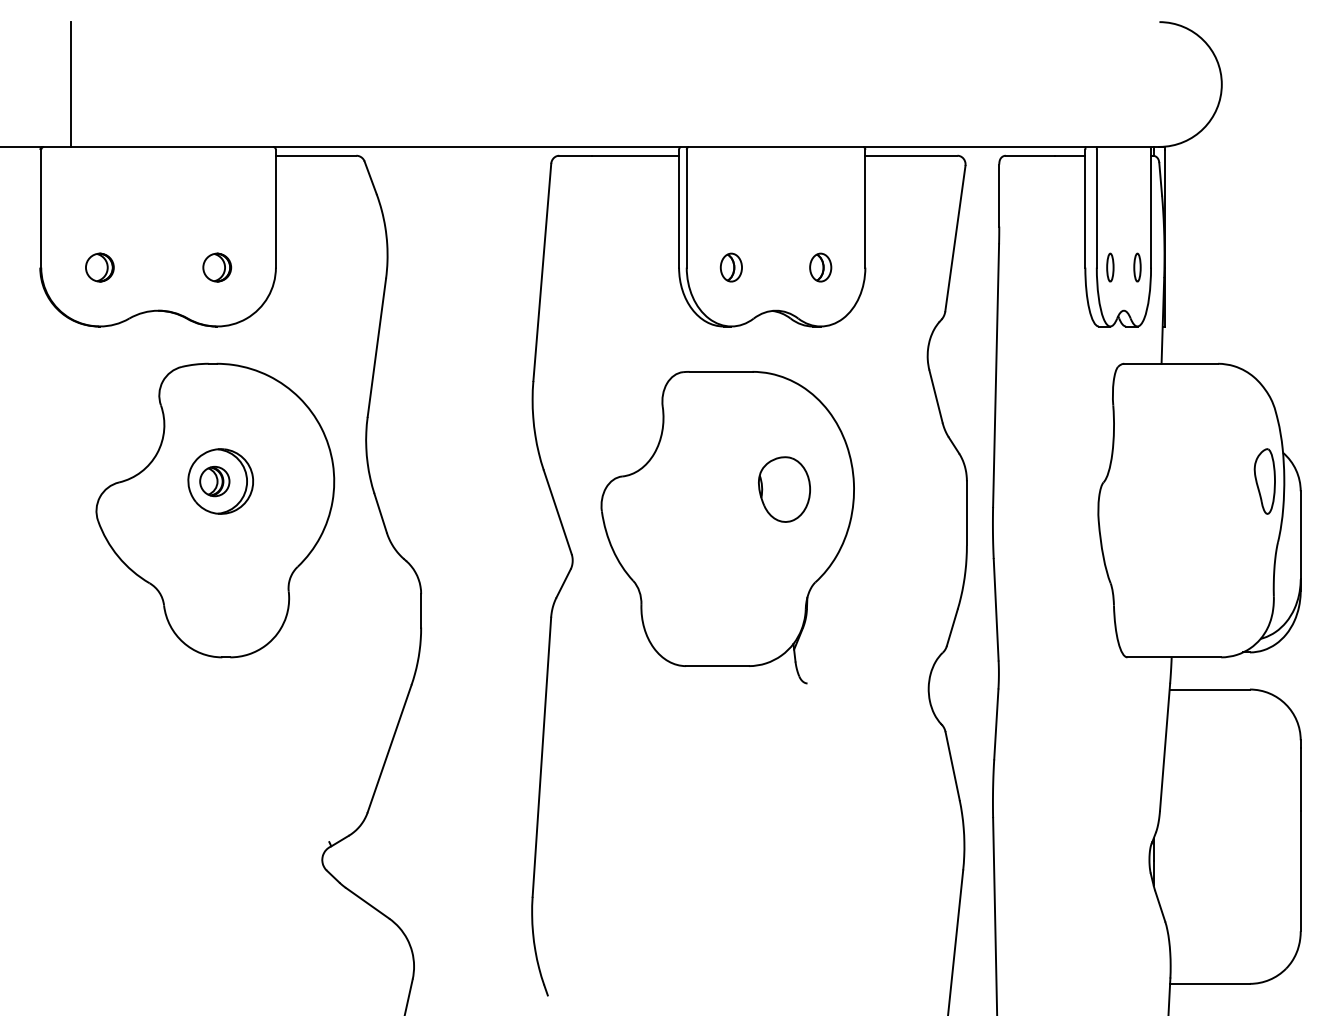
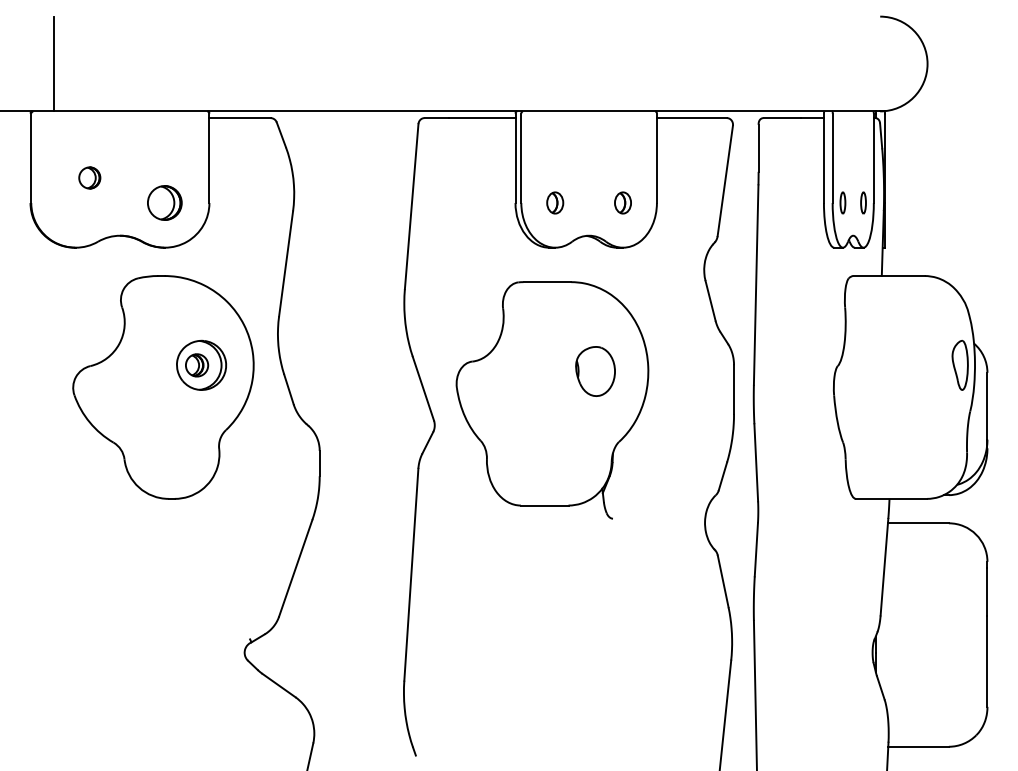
part: (99, 266) -> (89, 177), moved
part: (216, 266) -> (164, 202), size x1.6
part: (220, 480) -> (201, 364), moved

